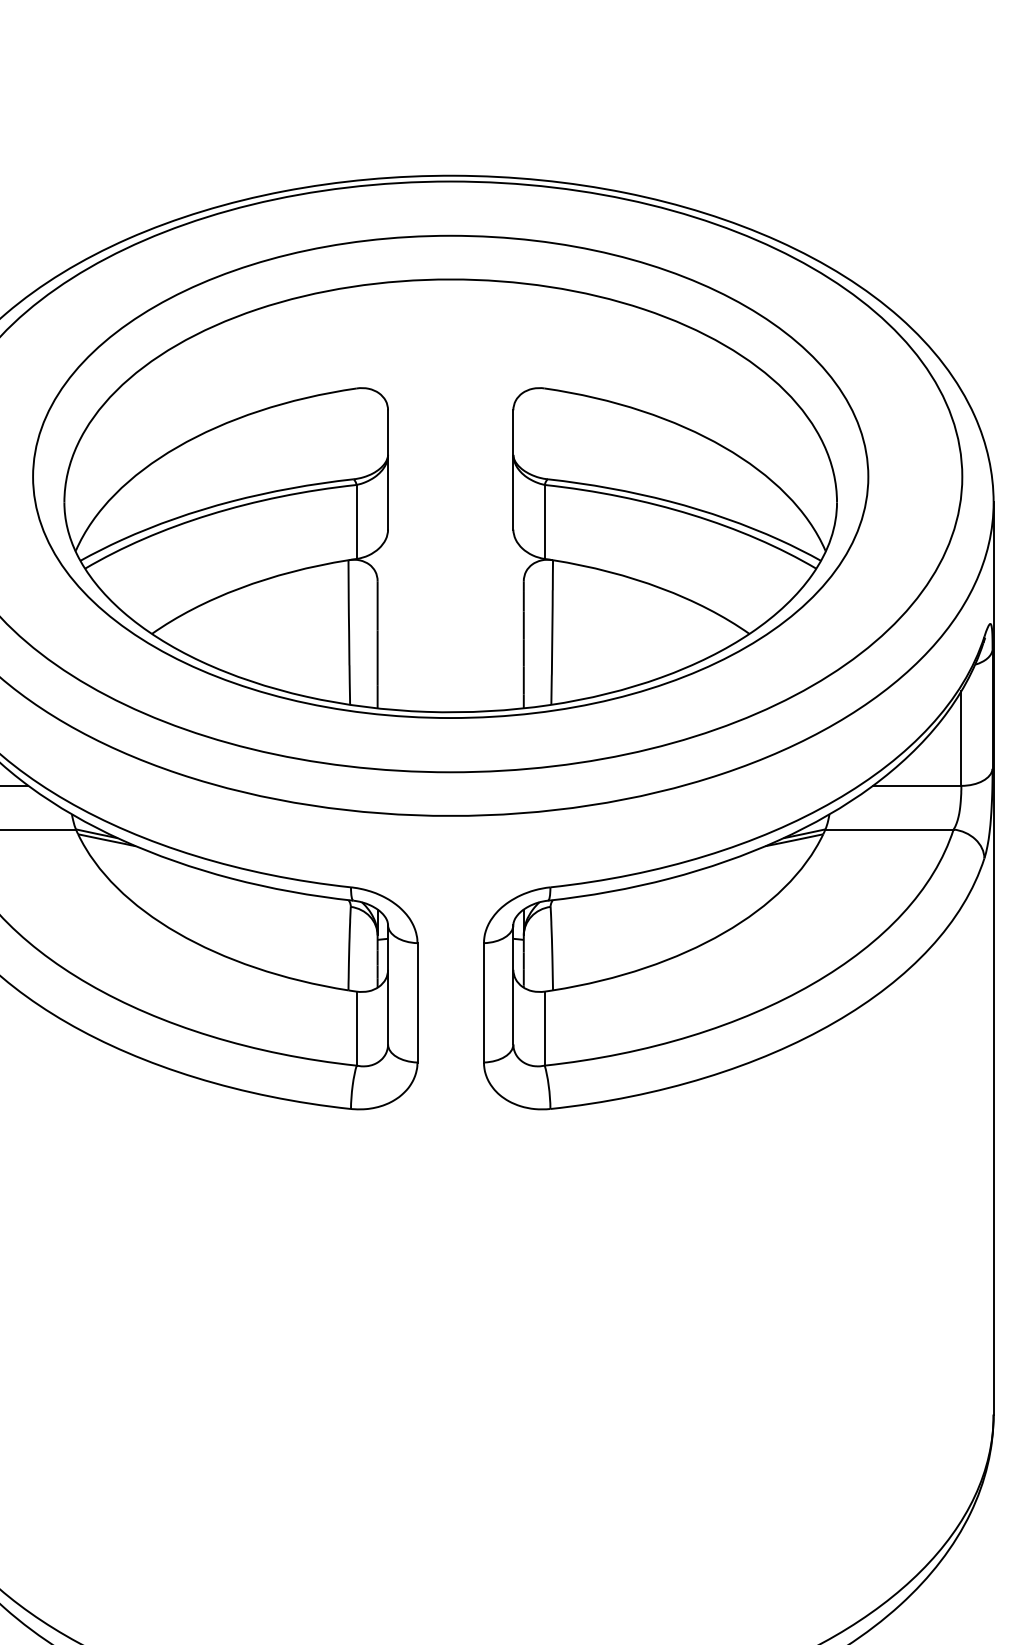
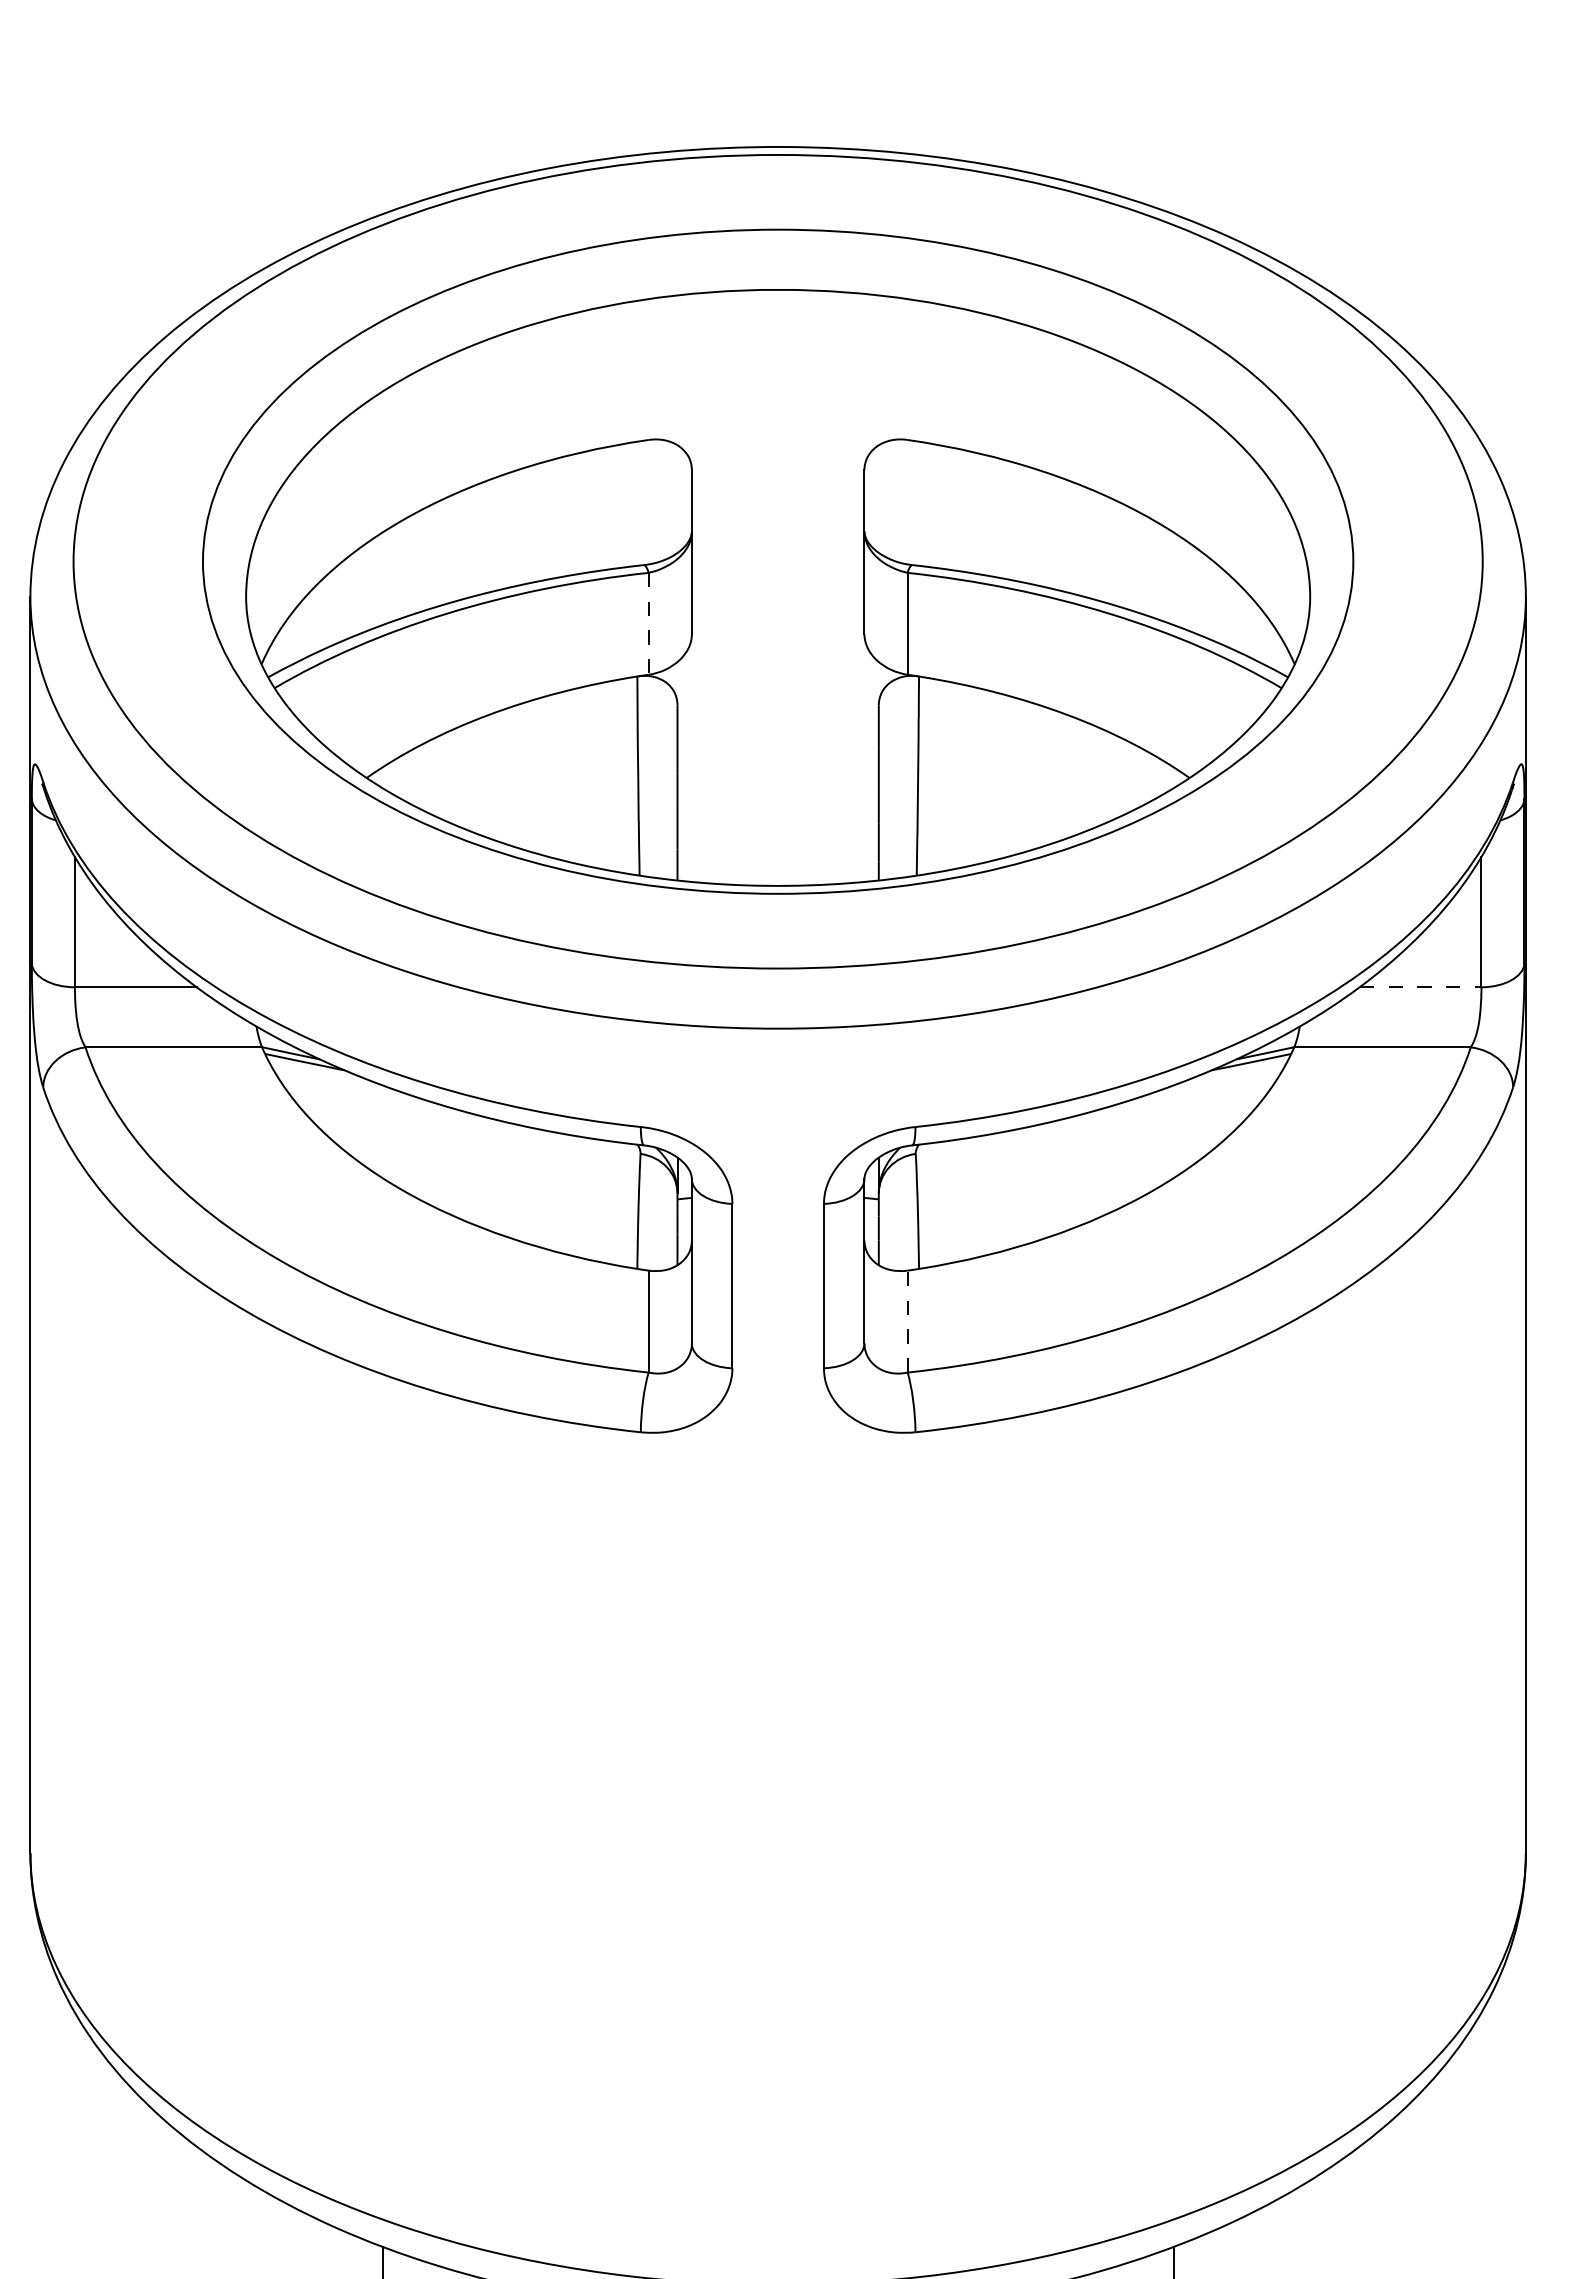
line: (356, 521) -> (648, 623), solid -> dashed
line: (917, 786) -> (1420, 987), solid -> dashed
line: (544, 1028) -> (907, 1321), solid -> dashed

